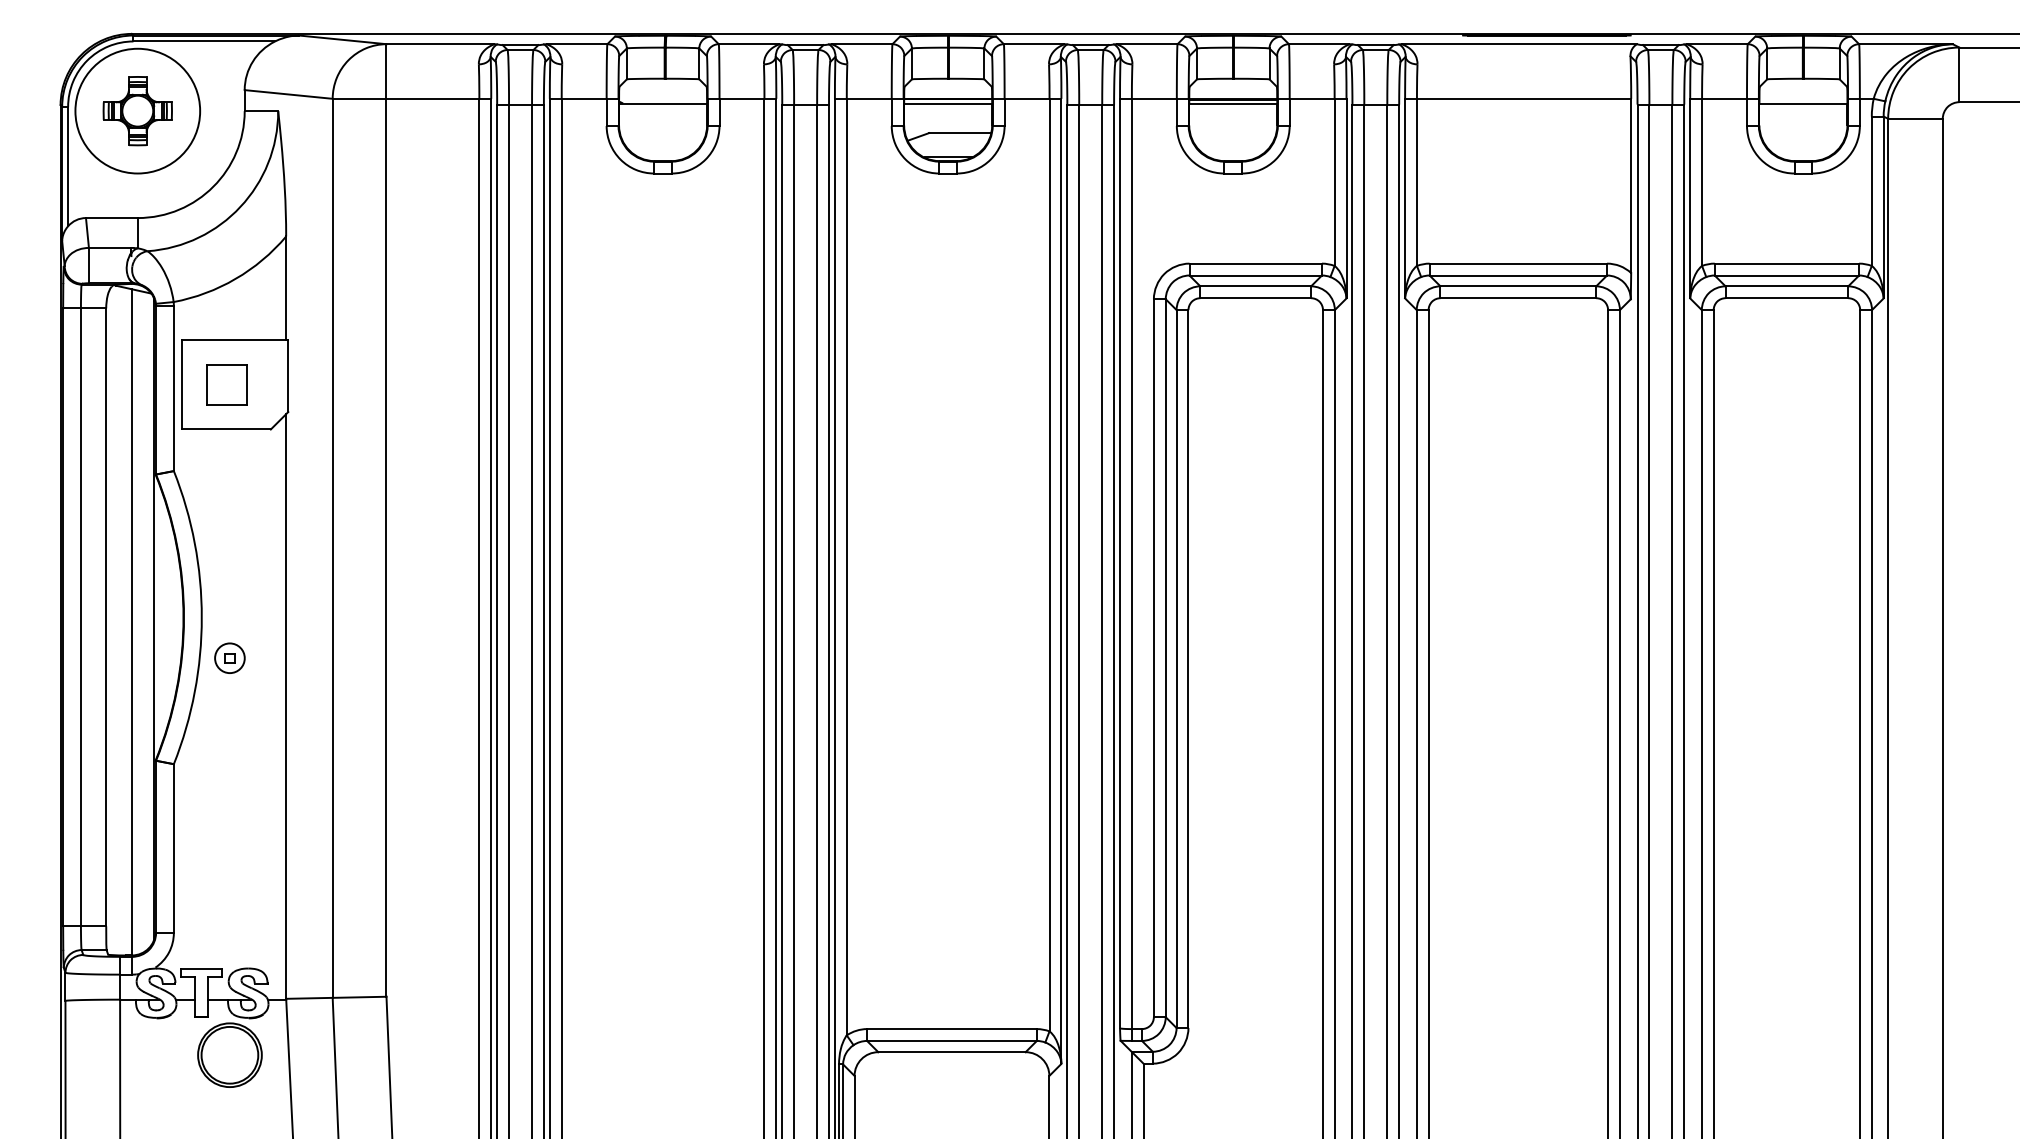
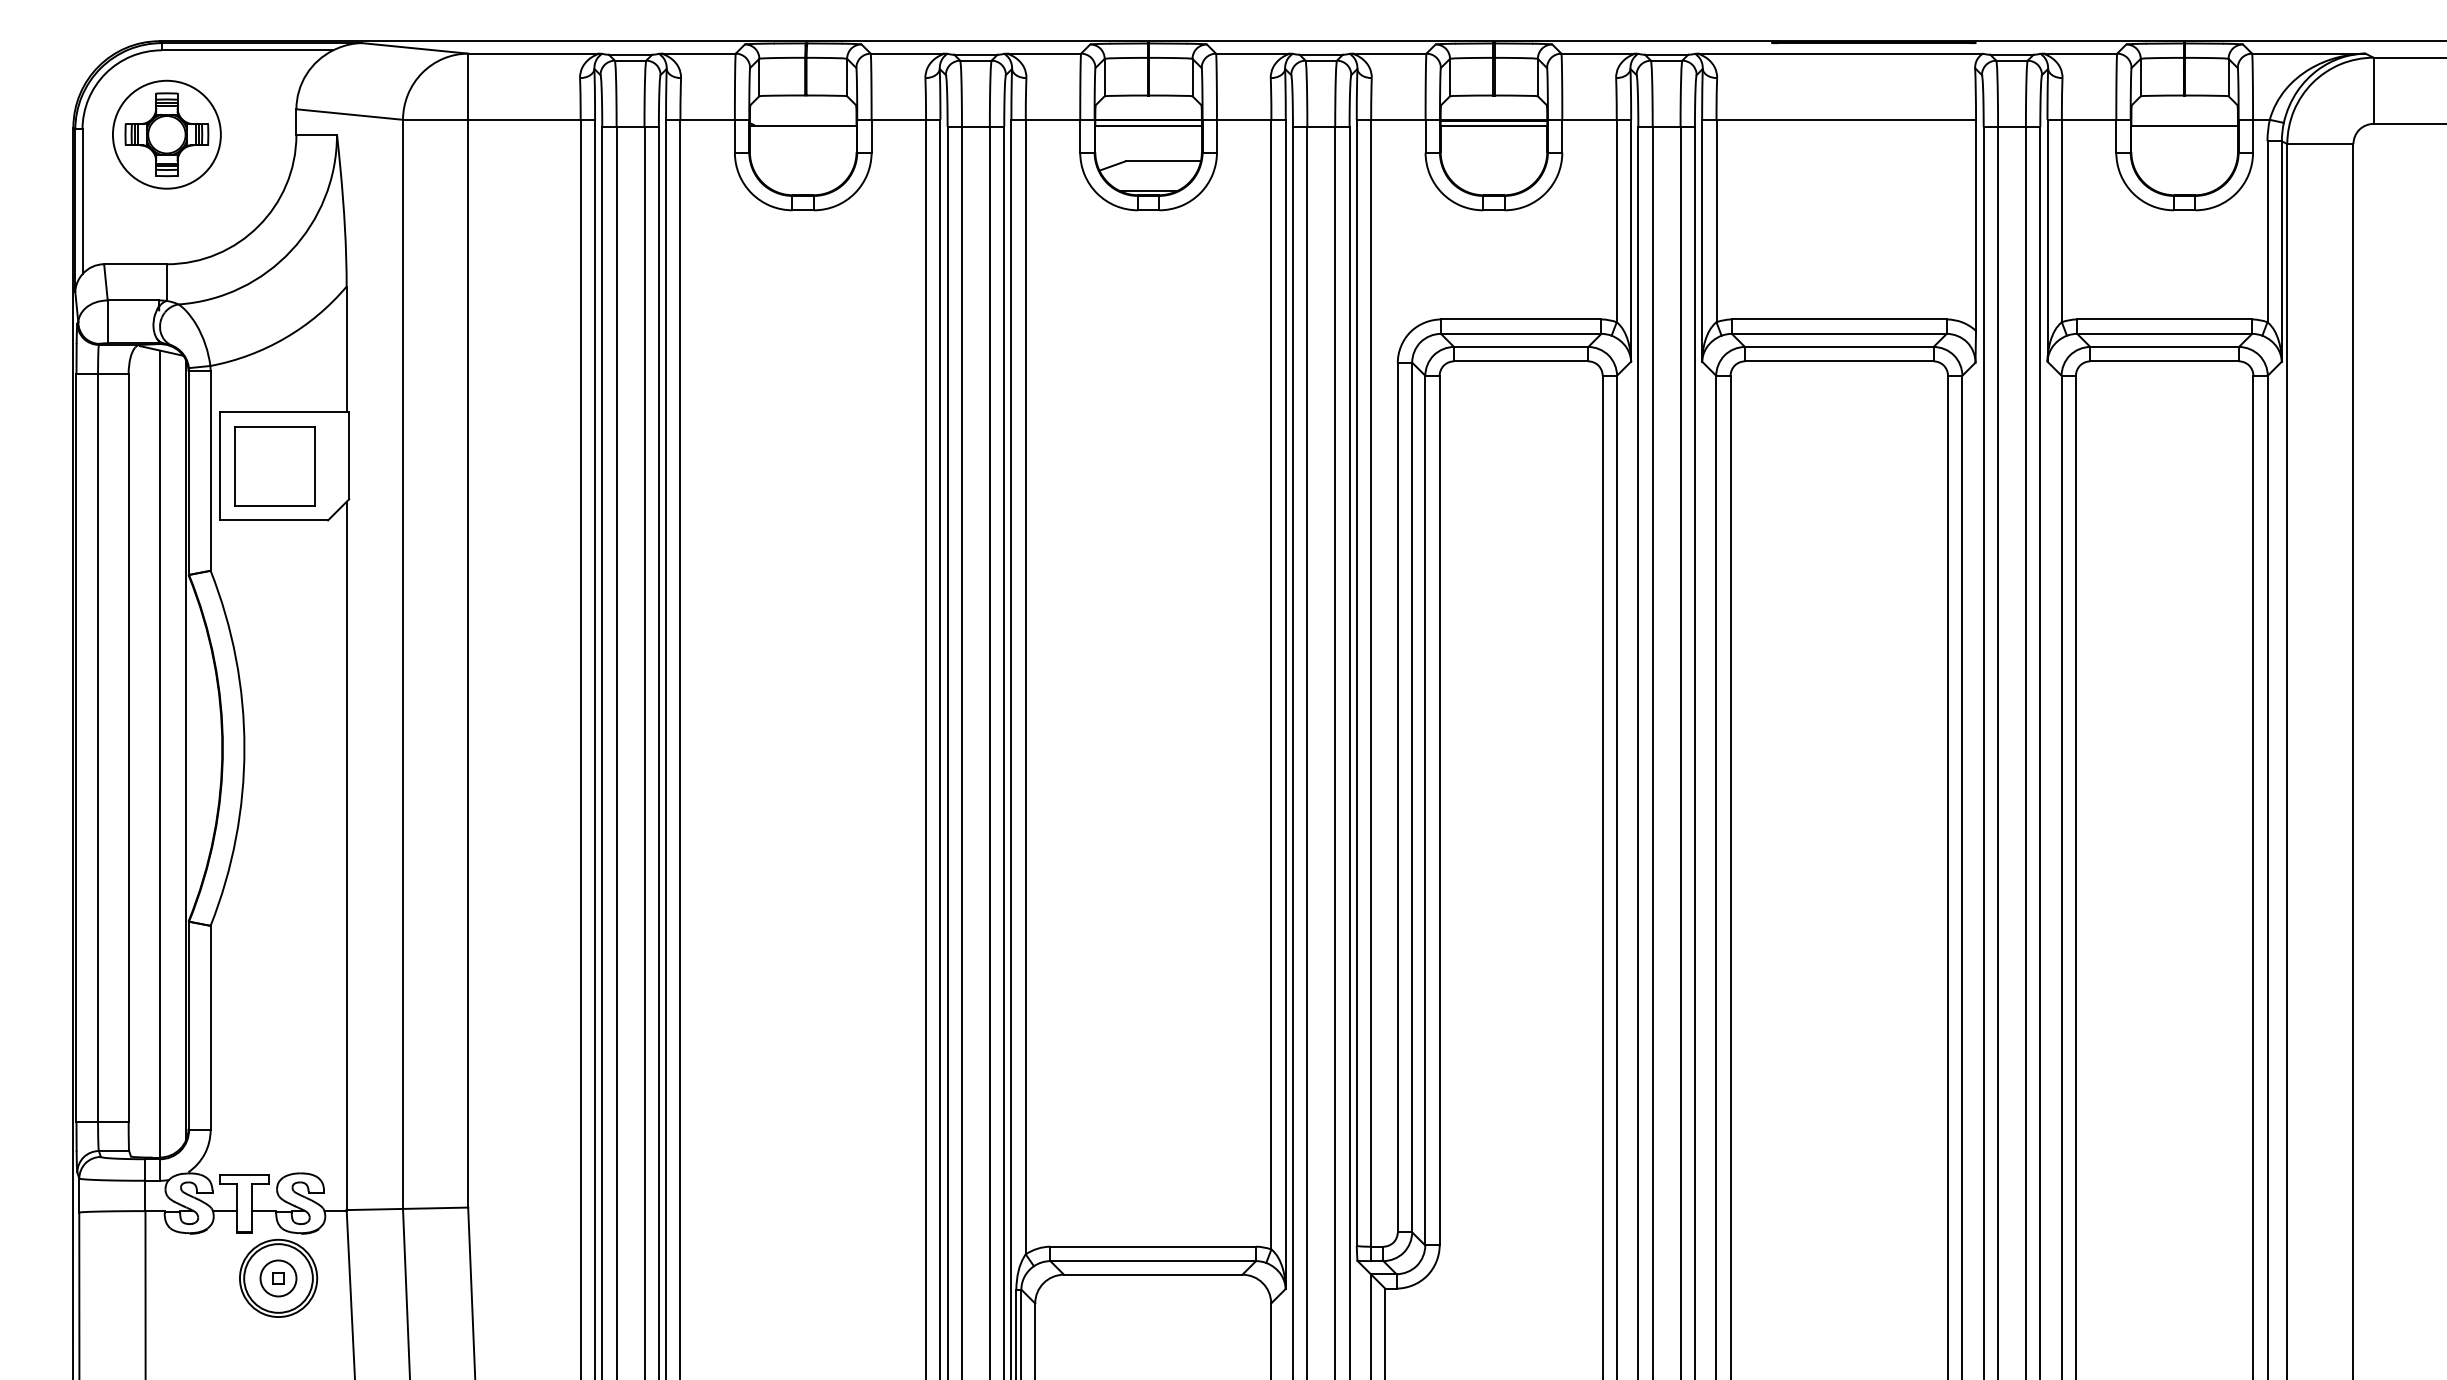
circle: (137, 110) -> (166, 133), size x0.71
part: (226, 384) -> (274, 465), size x1.67
part: (229, 657) -> (278, 1277), moved

